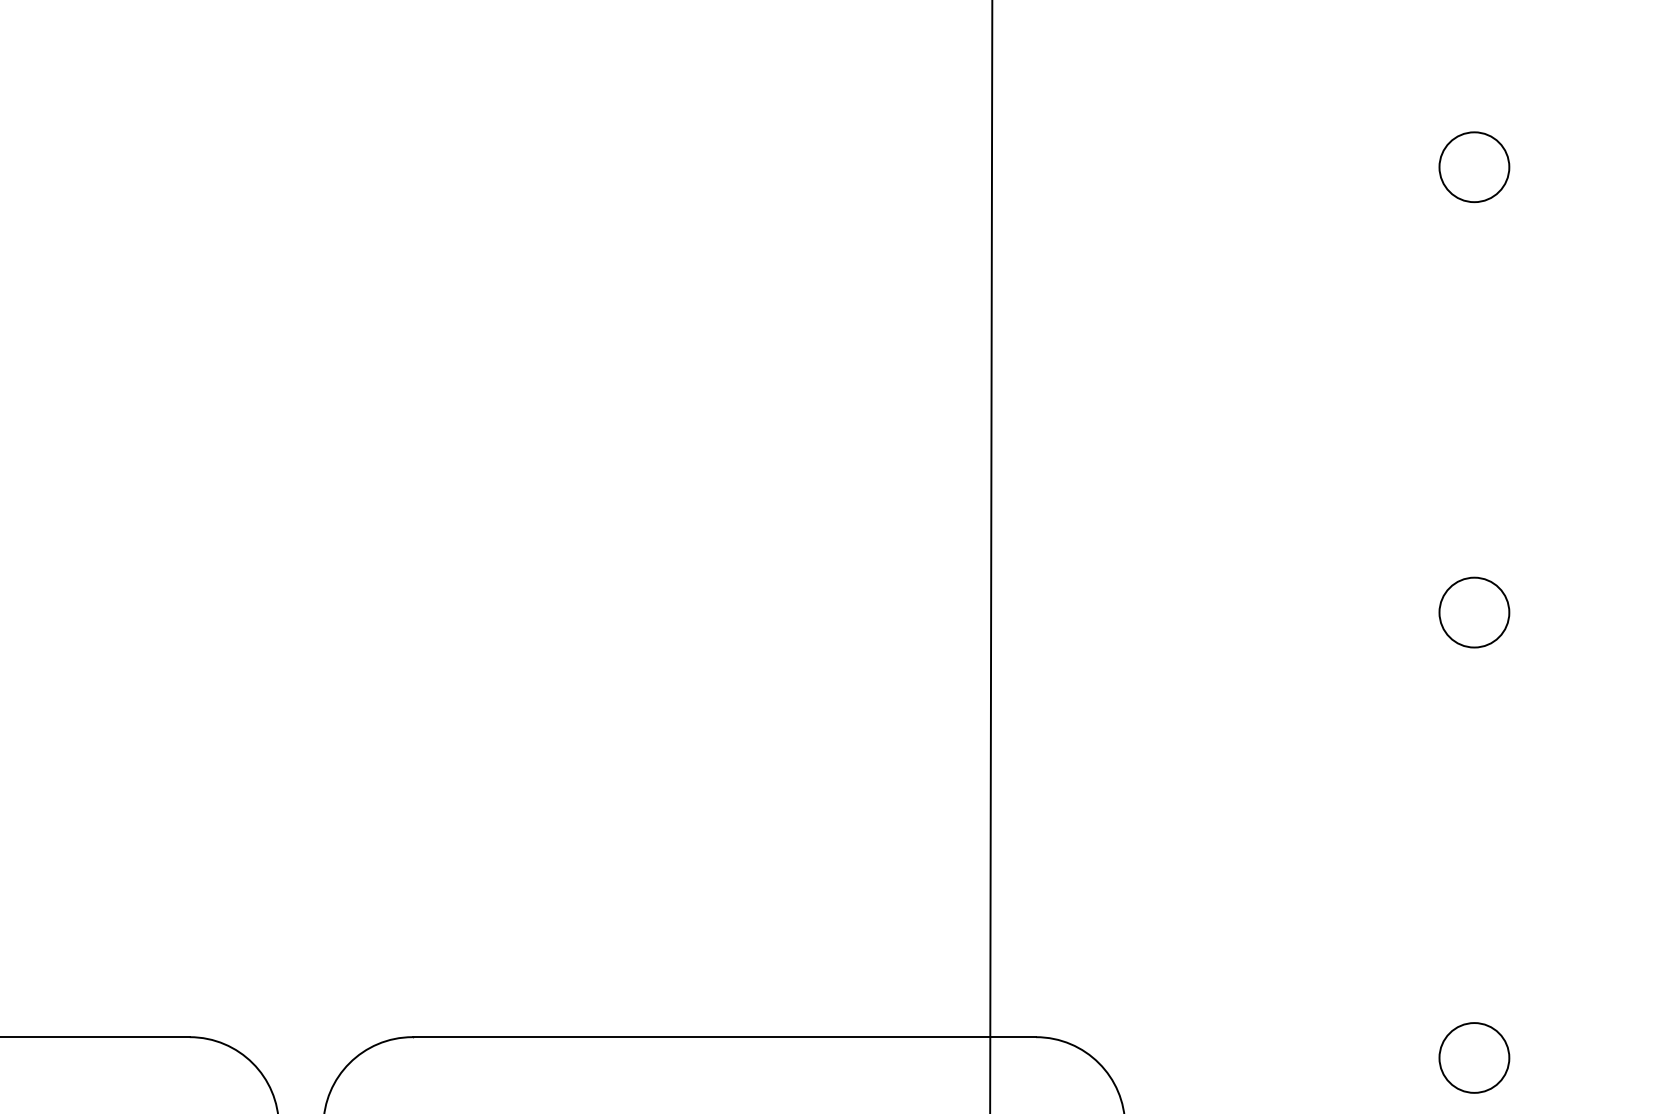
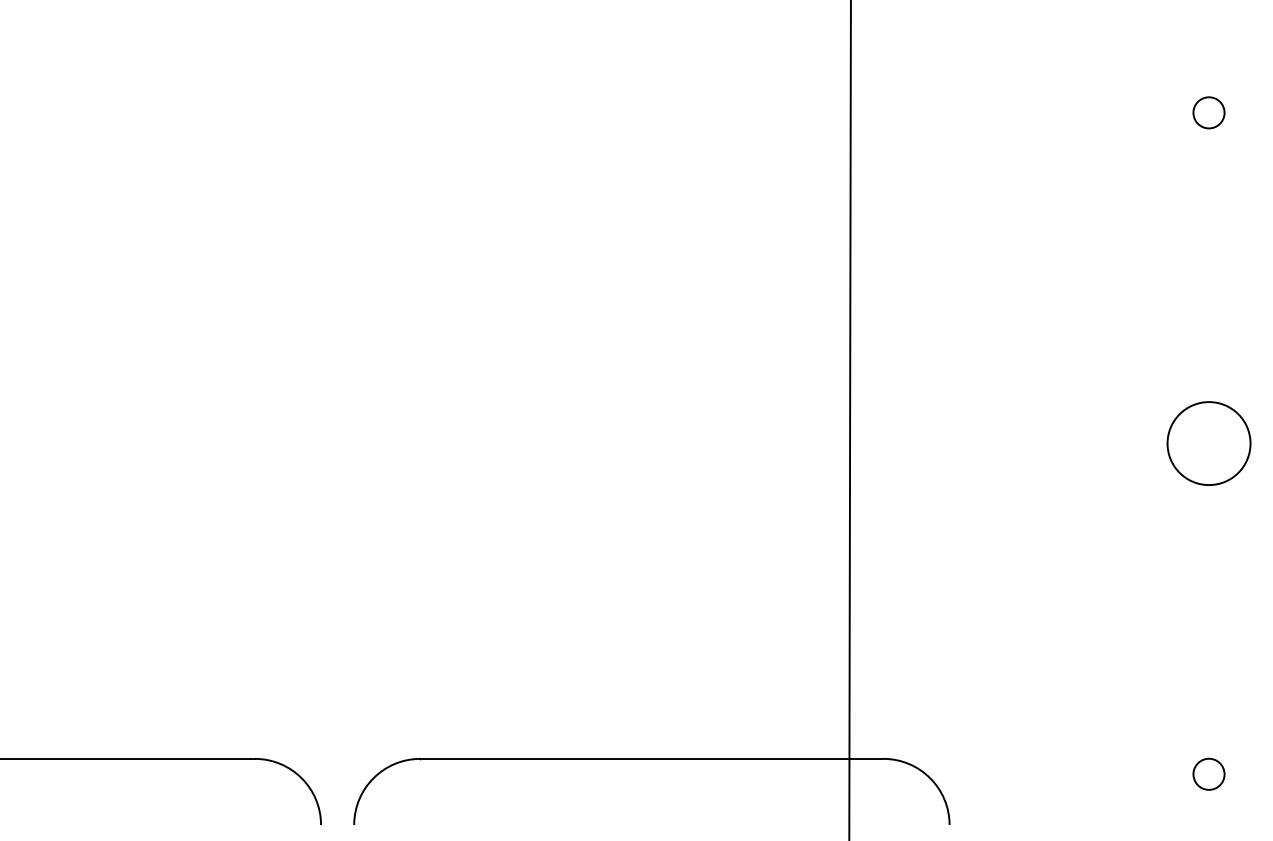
circle: (1473, 166) -> (1208, 112), size x0.6
circle: (1473, 612) -> (1208, 443), size x1.6
circle: (1473, 1058) -> (1208, 774), size x0.6

